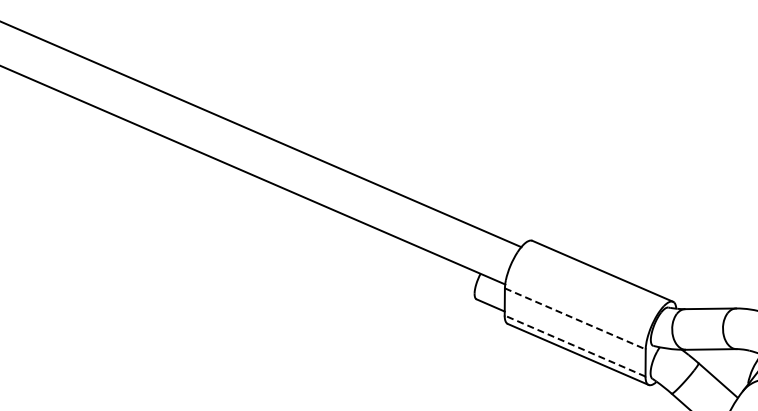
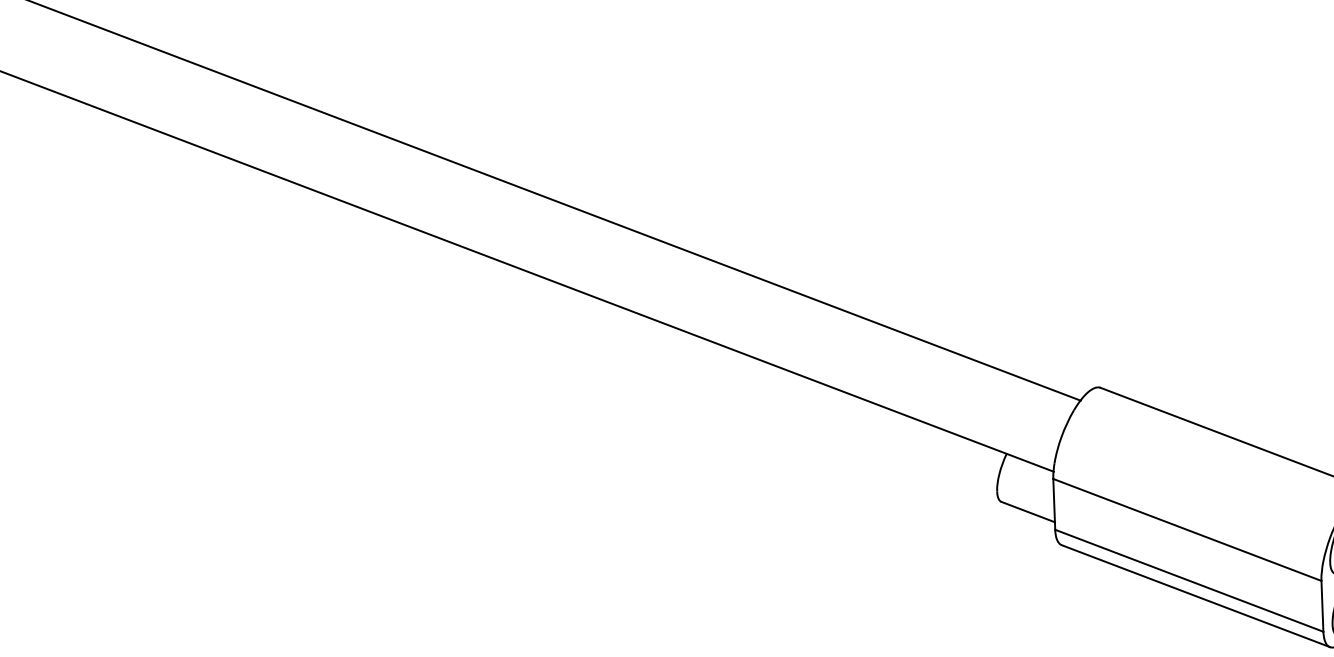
line: (575, 318) -> (1187, 529), dashed -> solid
line: (575, 346) -> (1190, 581), dashed -> solid

